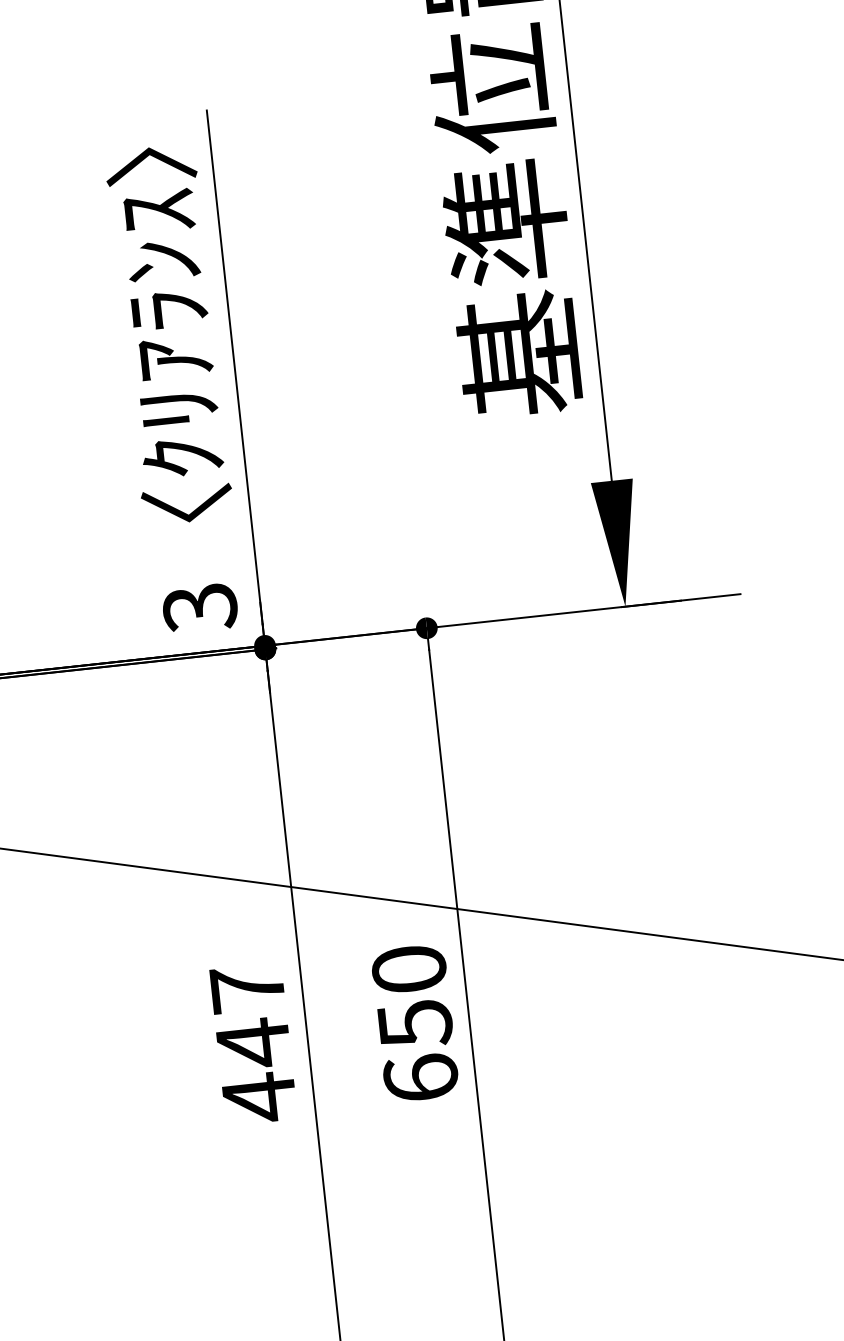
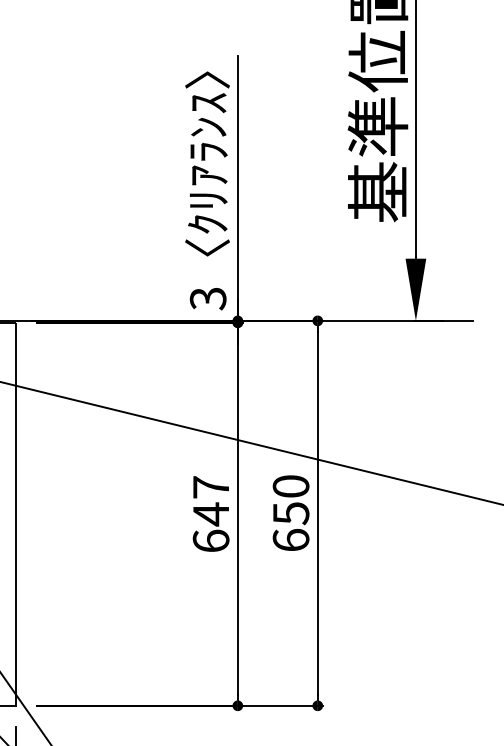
text: (258, 1098) -> (210, 541), 447 -> 647

